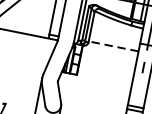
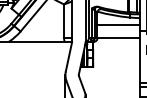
line: (116, 31) -> (118, 24), added
line: (113, 46) -> (118, 37), dashed -> solid

